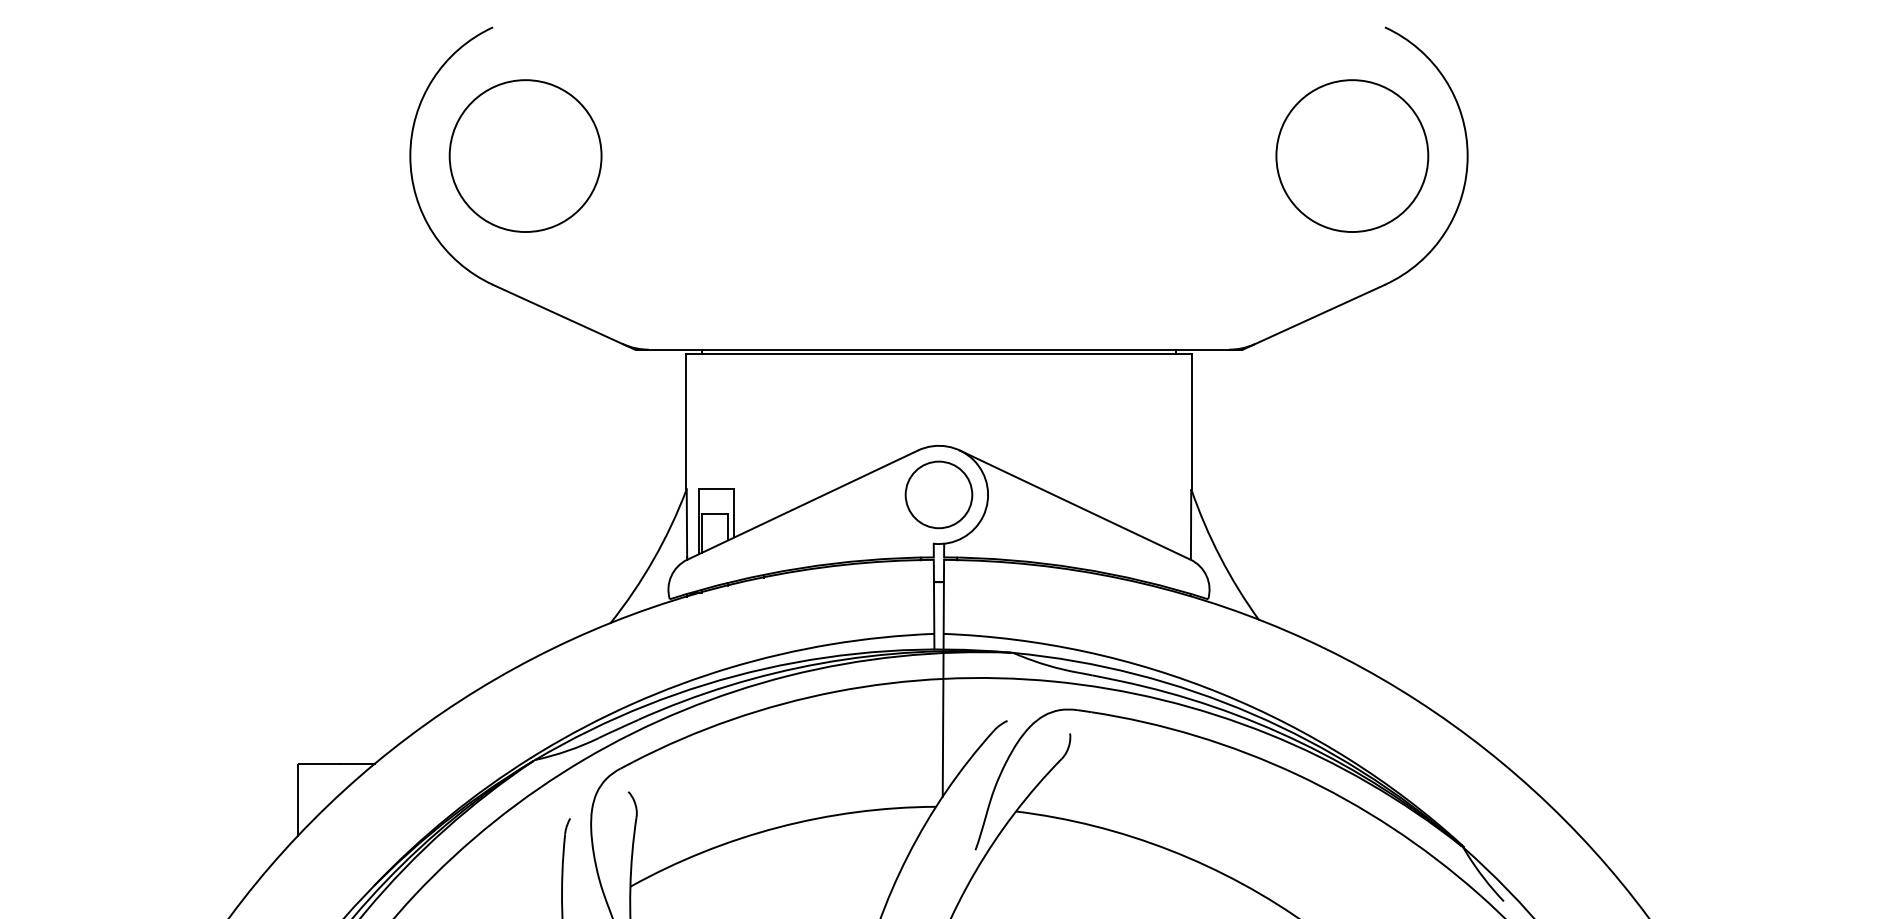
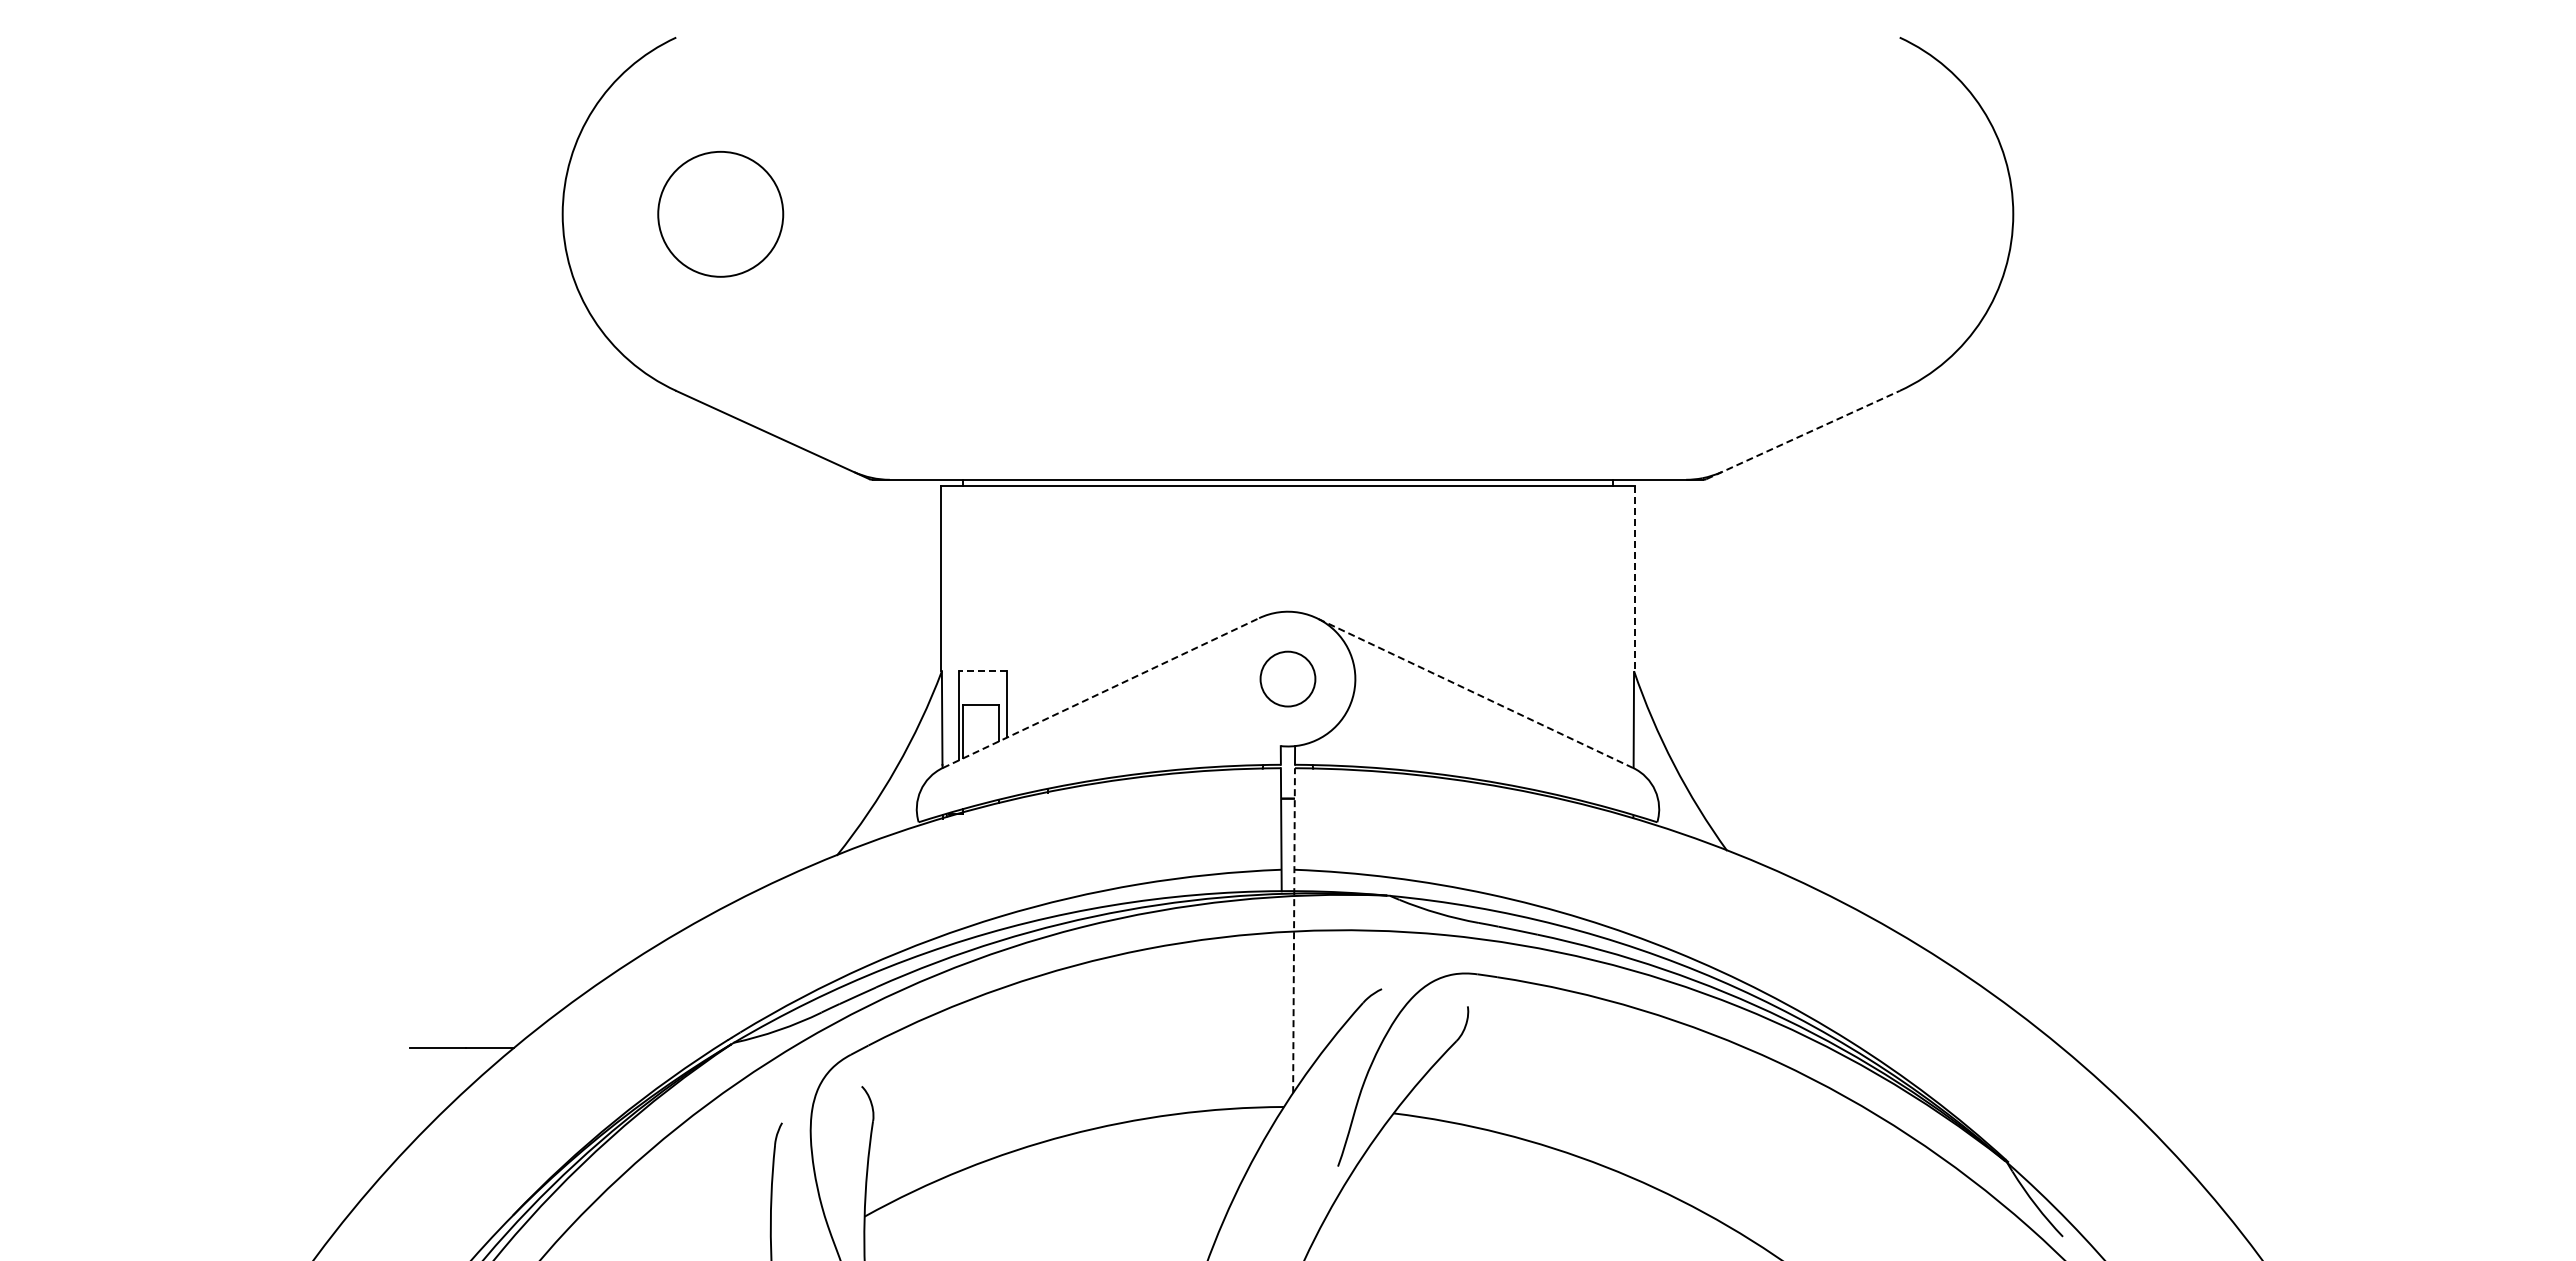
circle: (525, 156) -> (720, 214), size x0.6
circle: (1352, 156) -> (1855, 214), removed
line: (1314, 316) -> (1803, 434), solid -> dashed
line: (1192, 422) -> (1635, 579), solid -> dashed
line: (716, 489) -> (982, 671), solid -> dashed
circle: (938, 494) -> (1287, 678), size x0.6
line: (803, 505) -> (1101, 693), solid -> dashed
line: (1074, 505) -> (1474, 693), solid -> dashed
line: (943, 678) -> (1294, 930), solid -> dashed
line: (297, 800) -> (408, 1098), removed

